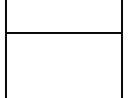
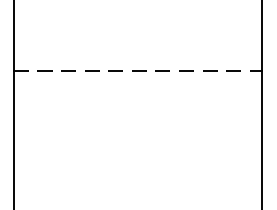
line: (64, 32) -> (138, 69), solid -> dashed

